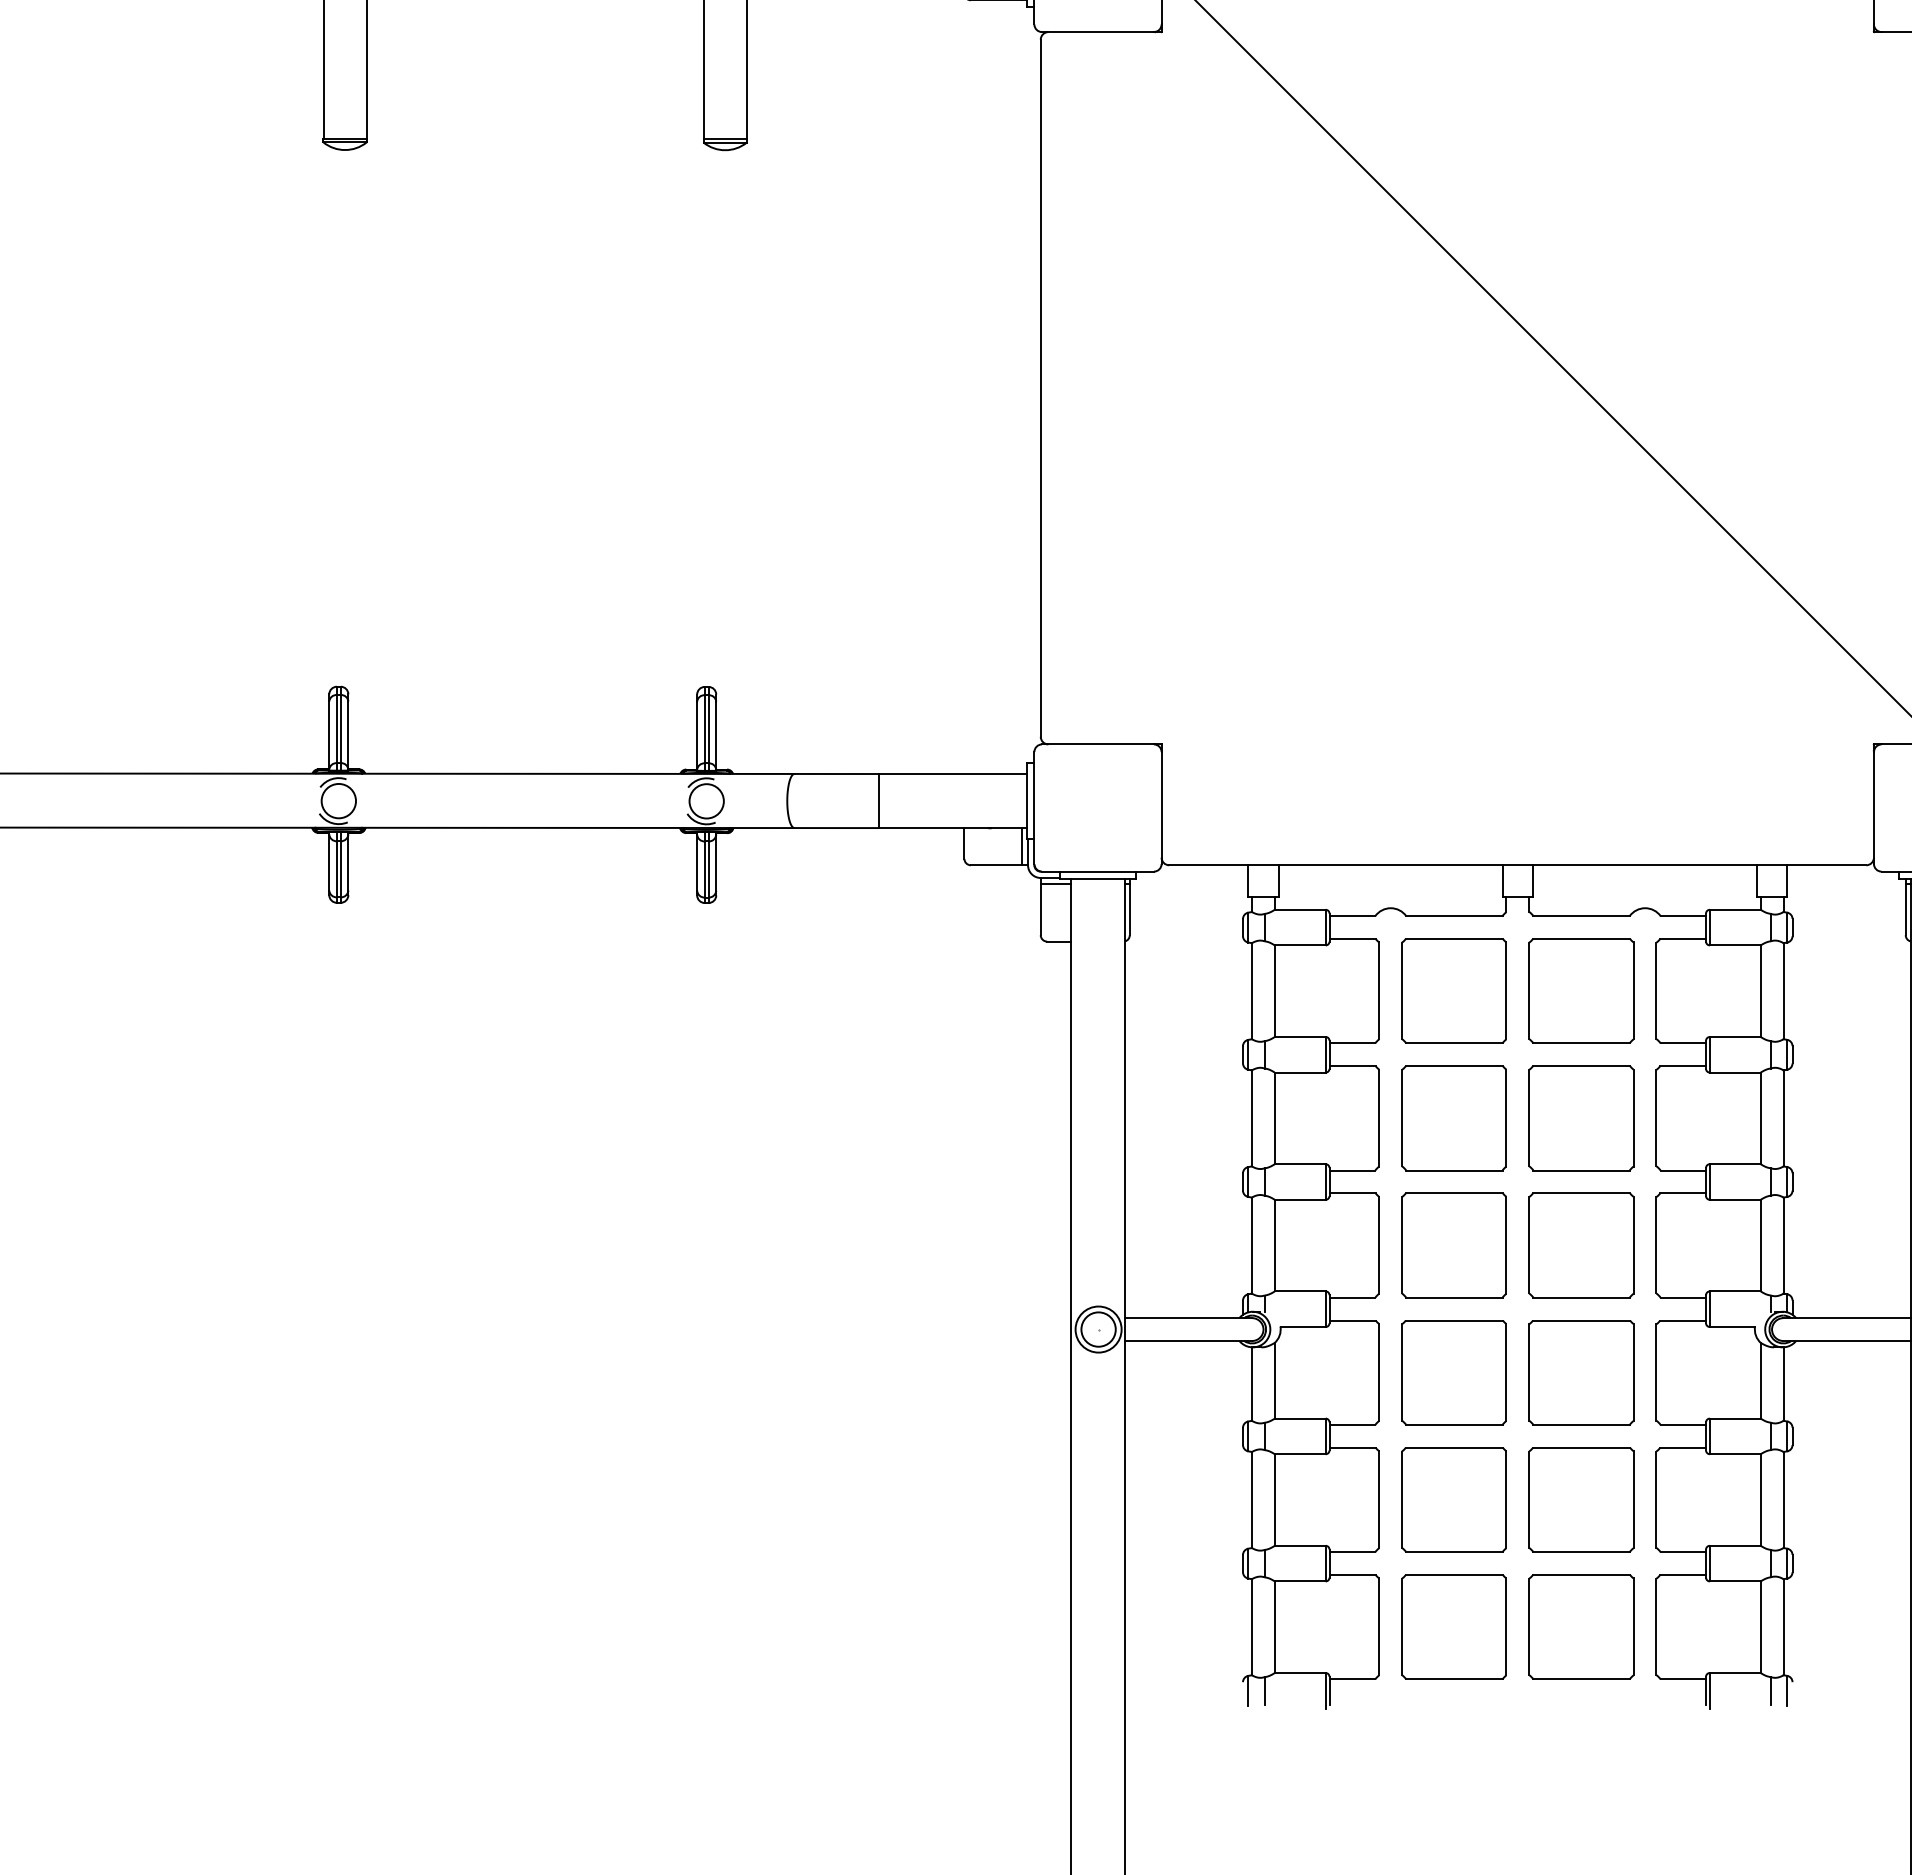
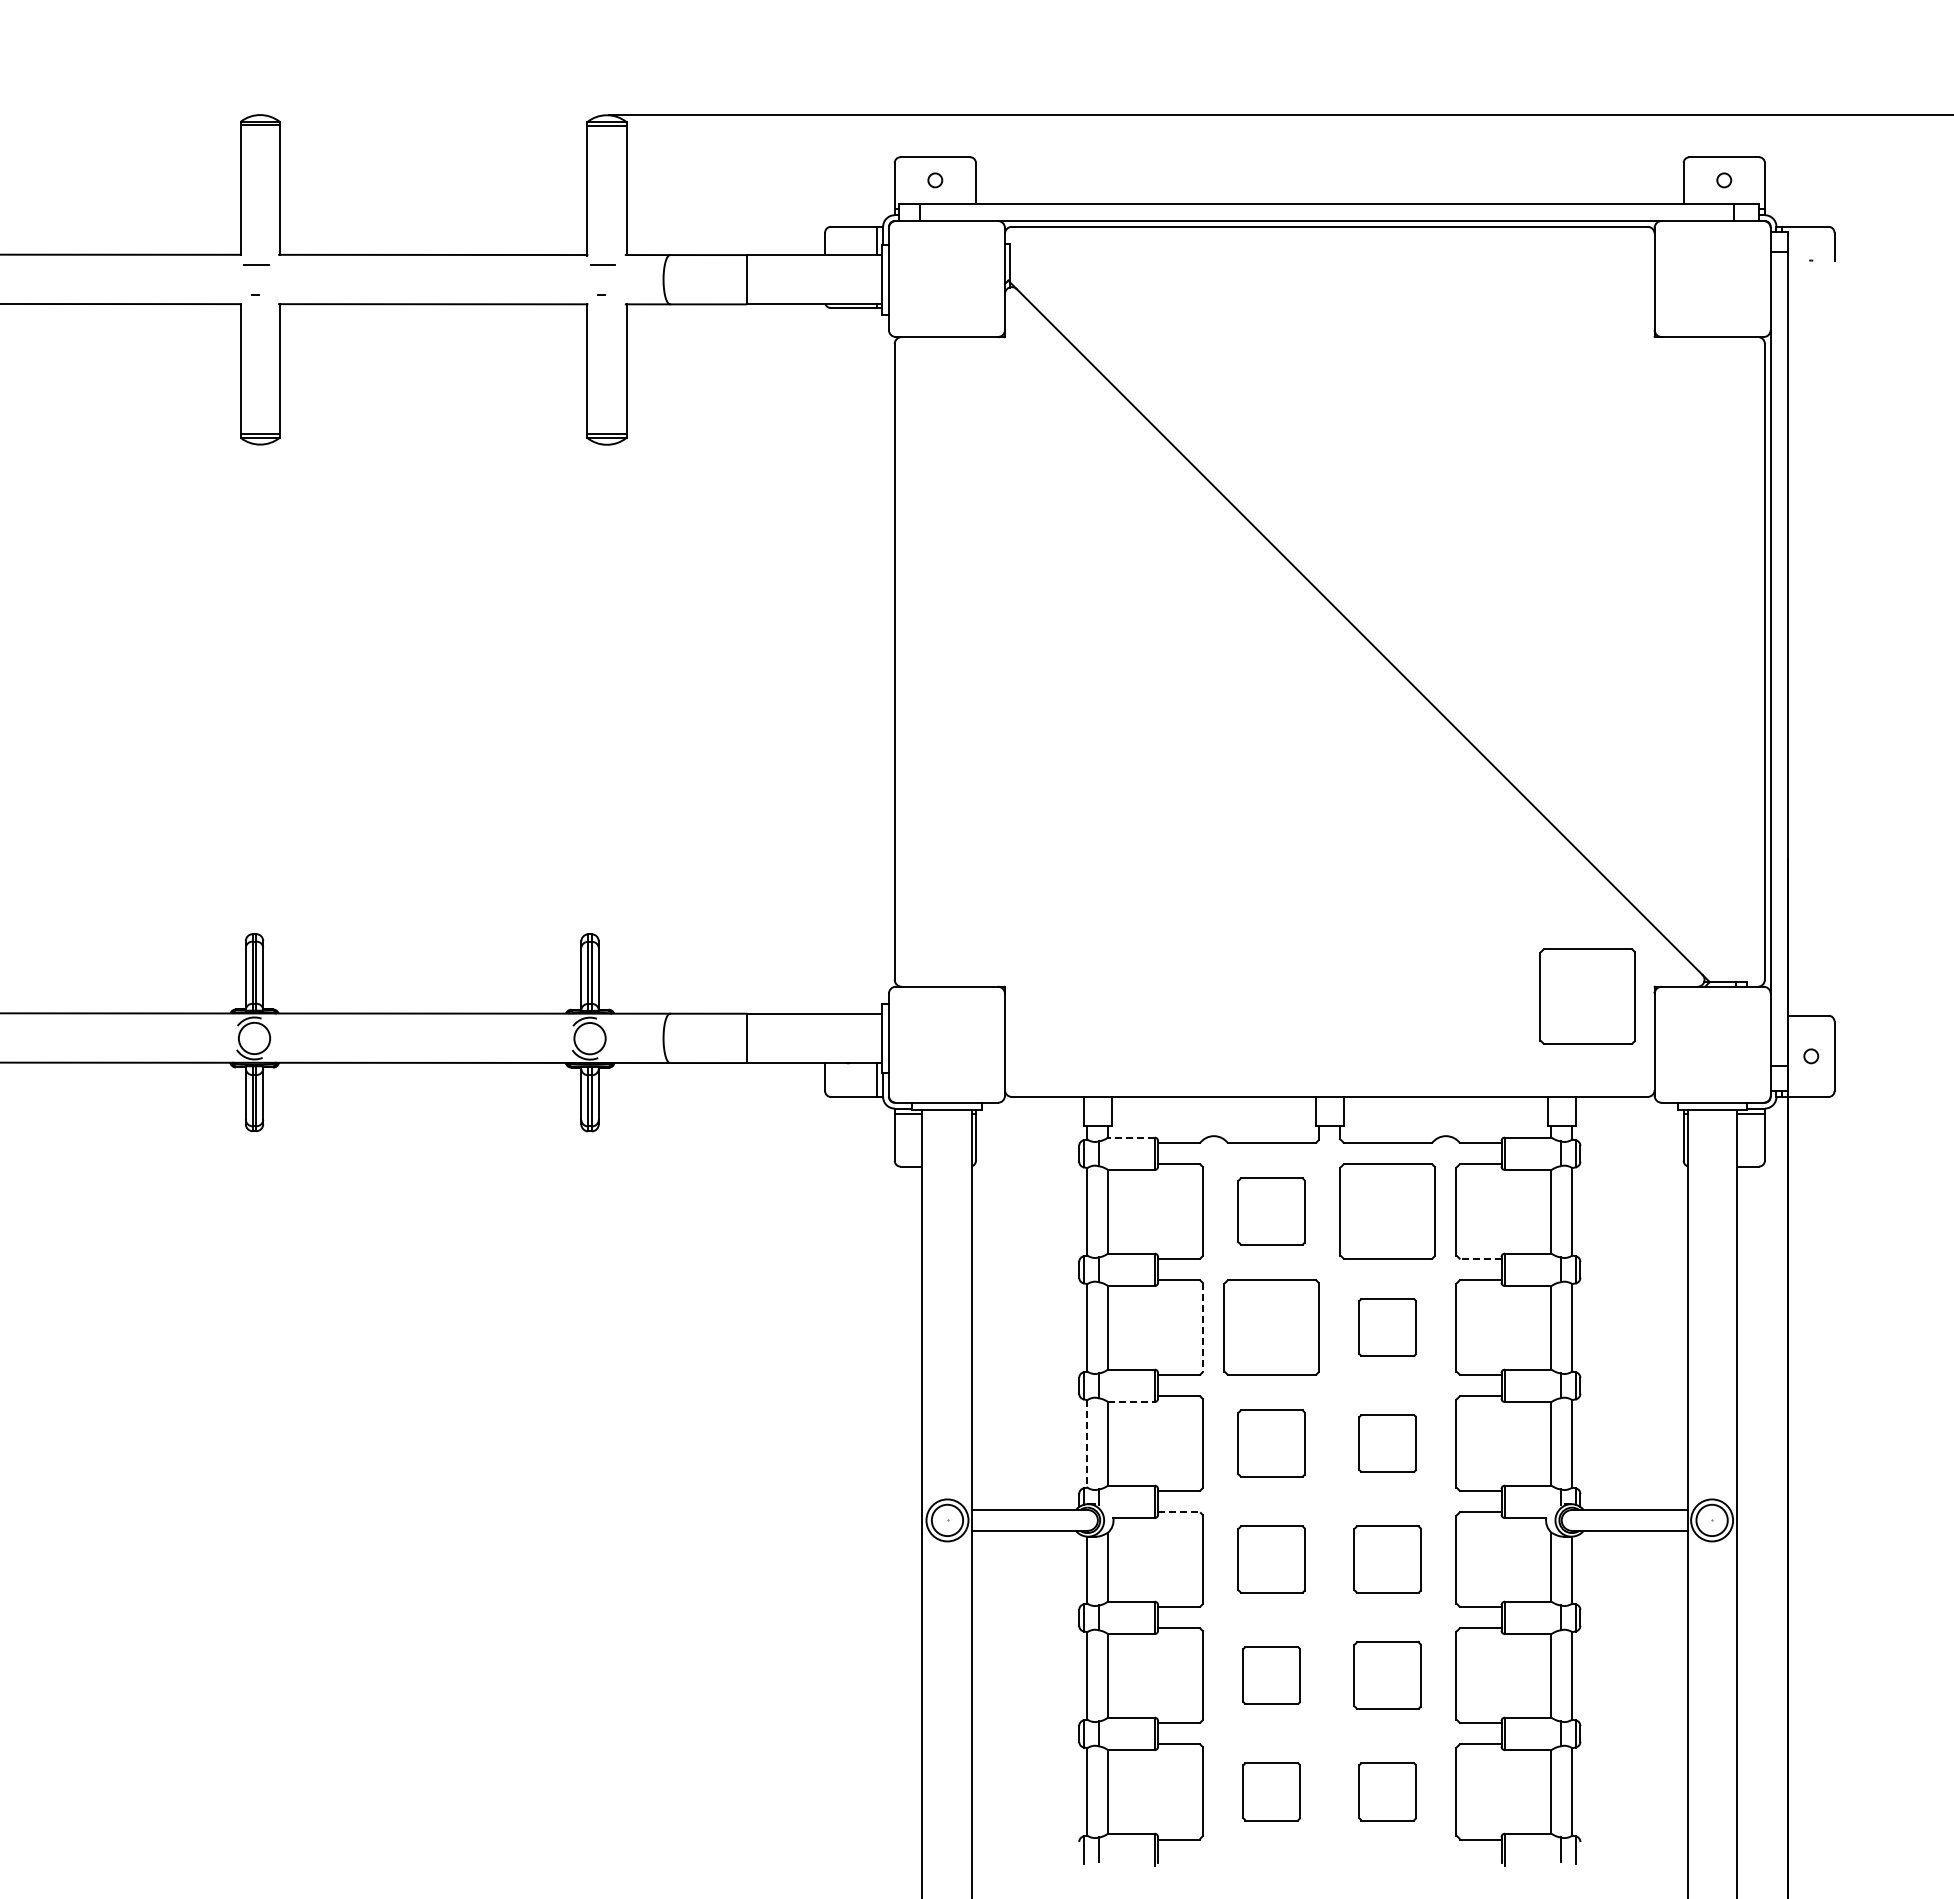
part: (1800, 755) -> (1587, 996), added
line: (1299, 909) -> (1130, 1137), solid -> dashed
part: (1453, 990) -> (1271, 1211), size x0.7
line: (1682, 1043) -> (1480, 1259), solid -> dashed
part: (1581, 1118) -> (1387, 1327), size x0.6
line: (1379, 1119) -> (1203, 1328), solid -> dashed
line: (1300, 1200) -> (1131, 1402), solid -> dashed
line: (1252, 1245) -> (1087, 1443), solid -> dashed
part: (1453, 1245) -> (1271, 1443), size x0.7
part: (1581, 1245) -> (1387, 1443), size x0.6
line: (1352, 1320) -> (1179, 1512), solid -> dashed
part: (1453, 1372) -> (1271, 1559), size x0.7
part: (1581, 1372) -> (1387, 1559), size x0.7
part: (1453, 1499) -> (1271, 1675), size x0.6
part: (1581, 1499) -> (1387, 1675), size x0.7
part: (1453, 1626) -> (1271, 1791), size x0.6
part: (1581, 1626) -> (1387, 1791), size x0.6

